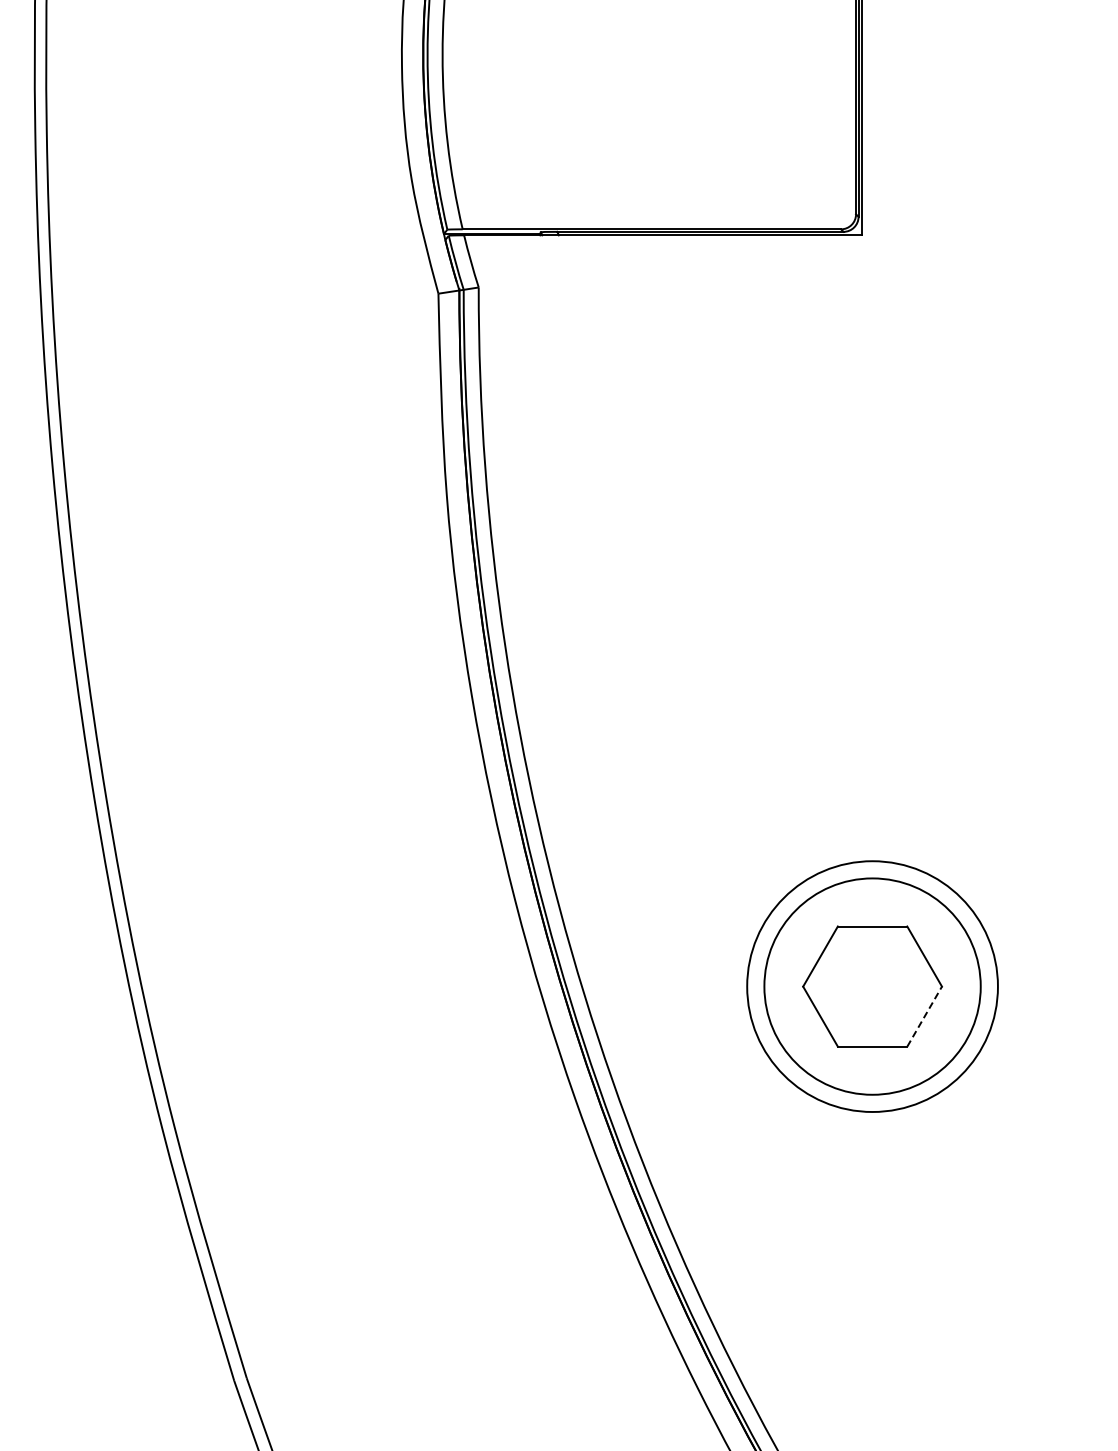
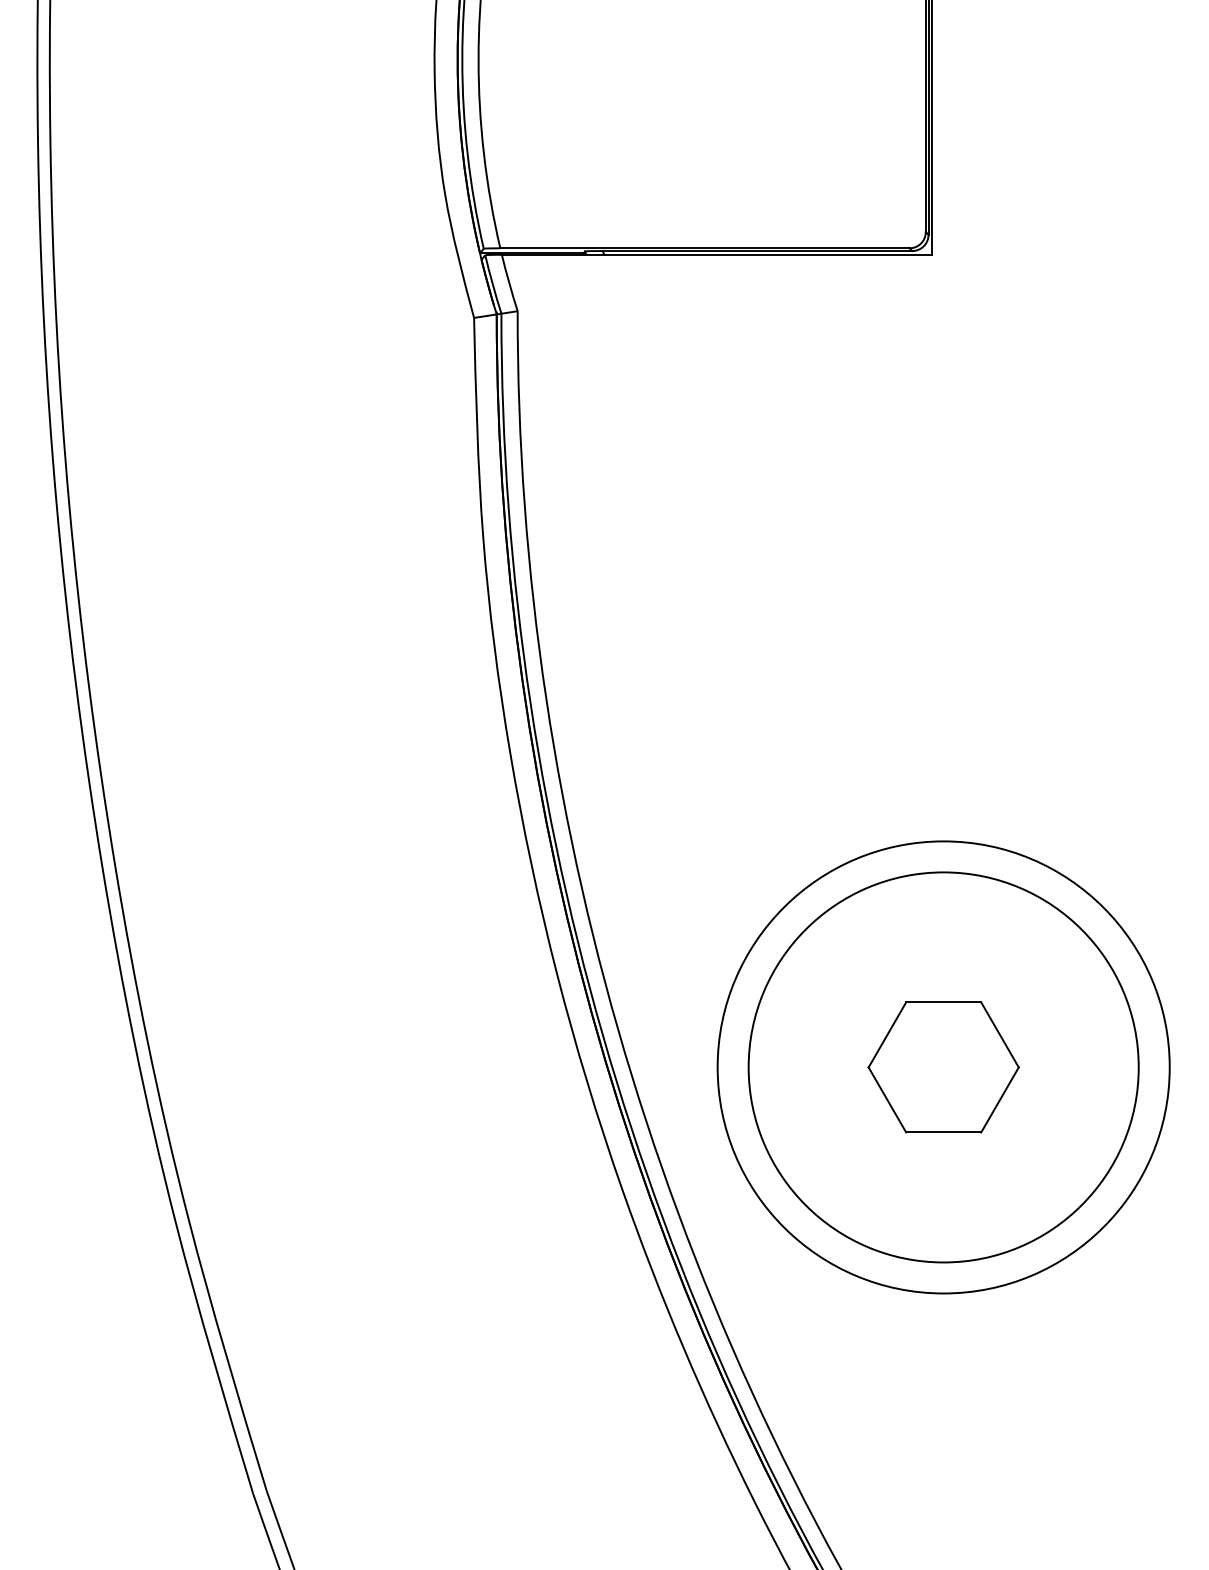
circle: (872, 986) -> (943, 1067), size x1.67
circle: (872, 986) -> (943, 1067), size x1.67
line: (924, 1016) -> (999, 1099), dashed -> solid

